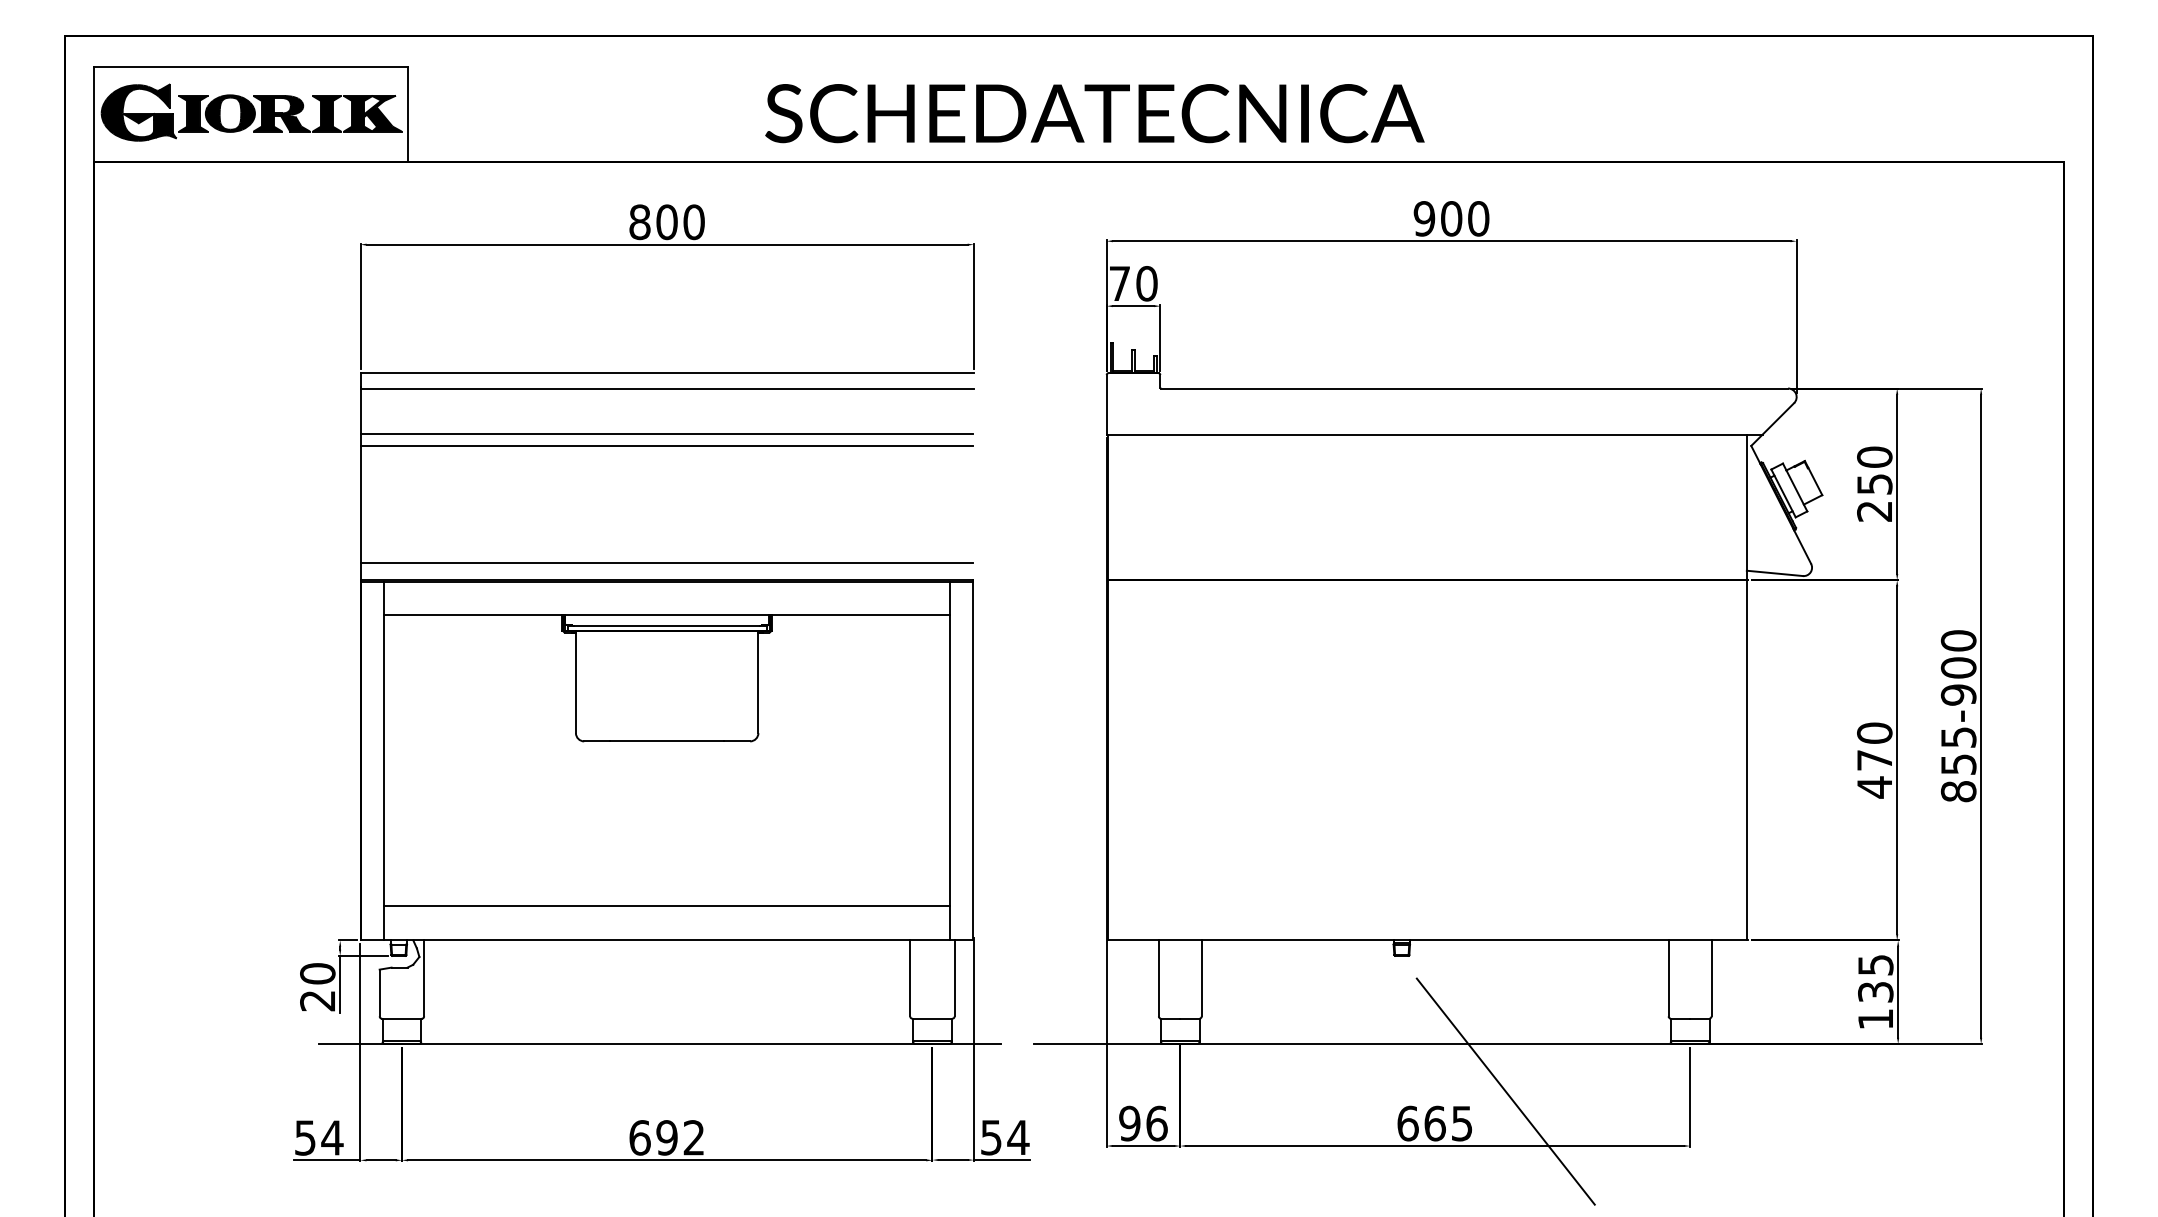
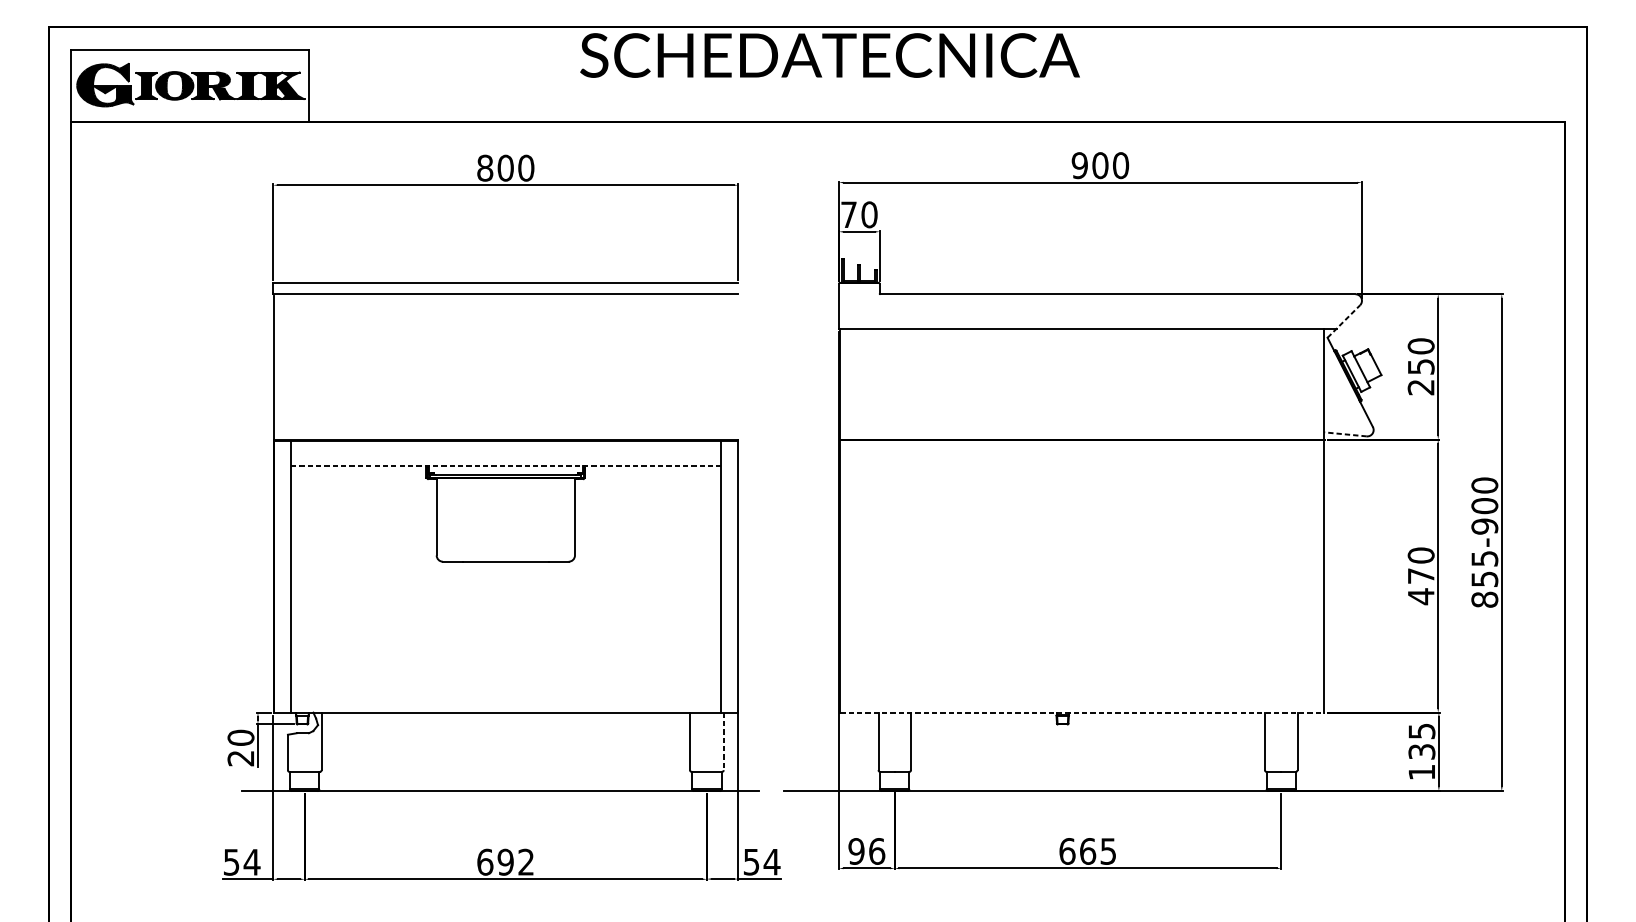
text: (1094, 113) -> (829, 55), moved
line: (1773, 424) -> (1344, 321), solid -> dashed
line: (666, 434) -> (505, 329), removed
line: (666, 445) -> (505, 337), removed
line: (666, 563) -> (505, 426), removed
line: (1774, 573) -> (1345, 434), solid -> dashed
line: (667, 614) -> (506, 465), solid -> dashed
line: (666, 906) -> (505, 686), removed
line: (1428, 940) -> (1082, 712), solid -> dashed
line: (954, 978) -> (723, 741), solid -> dashed
line: (1505, 1091) -> (1141, 827), removed

